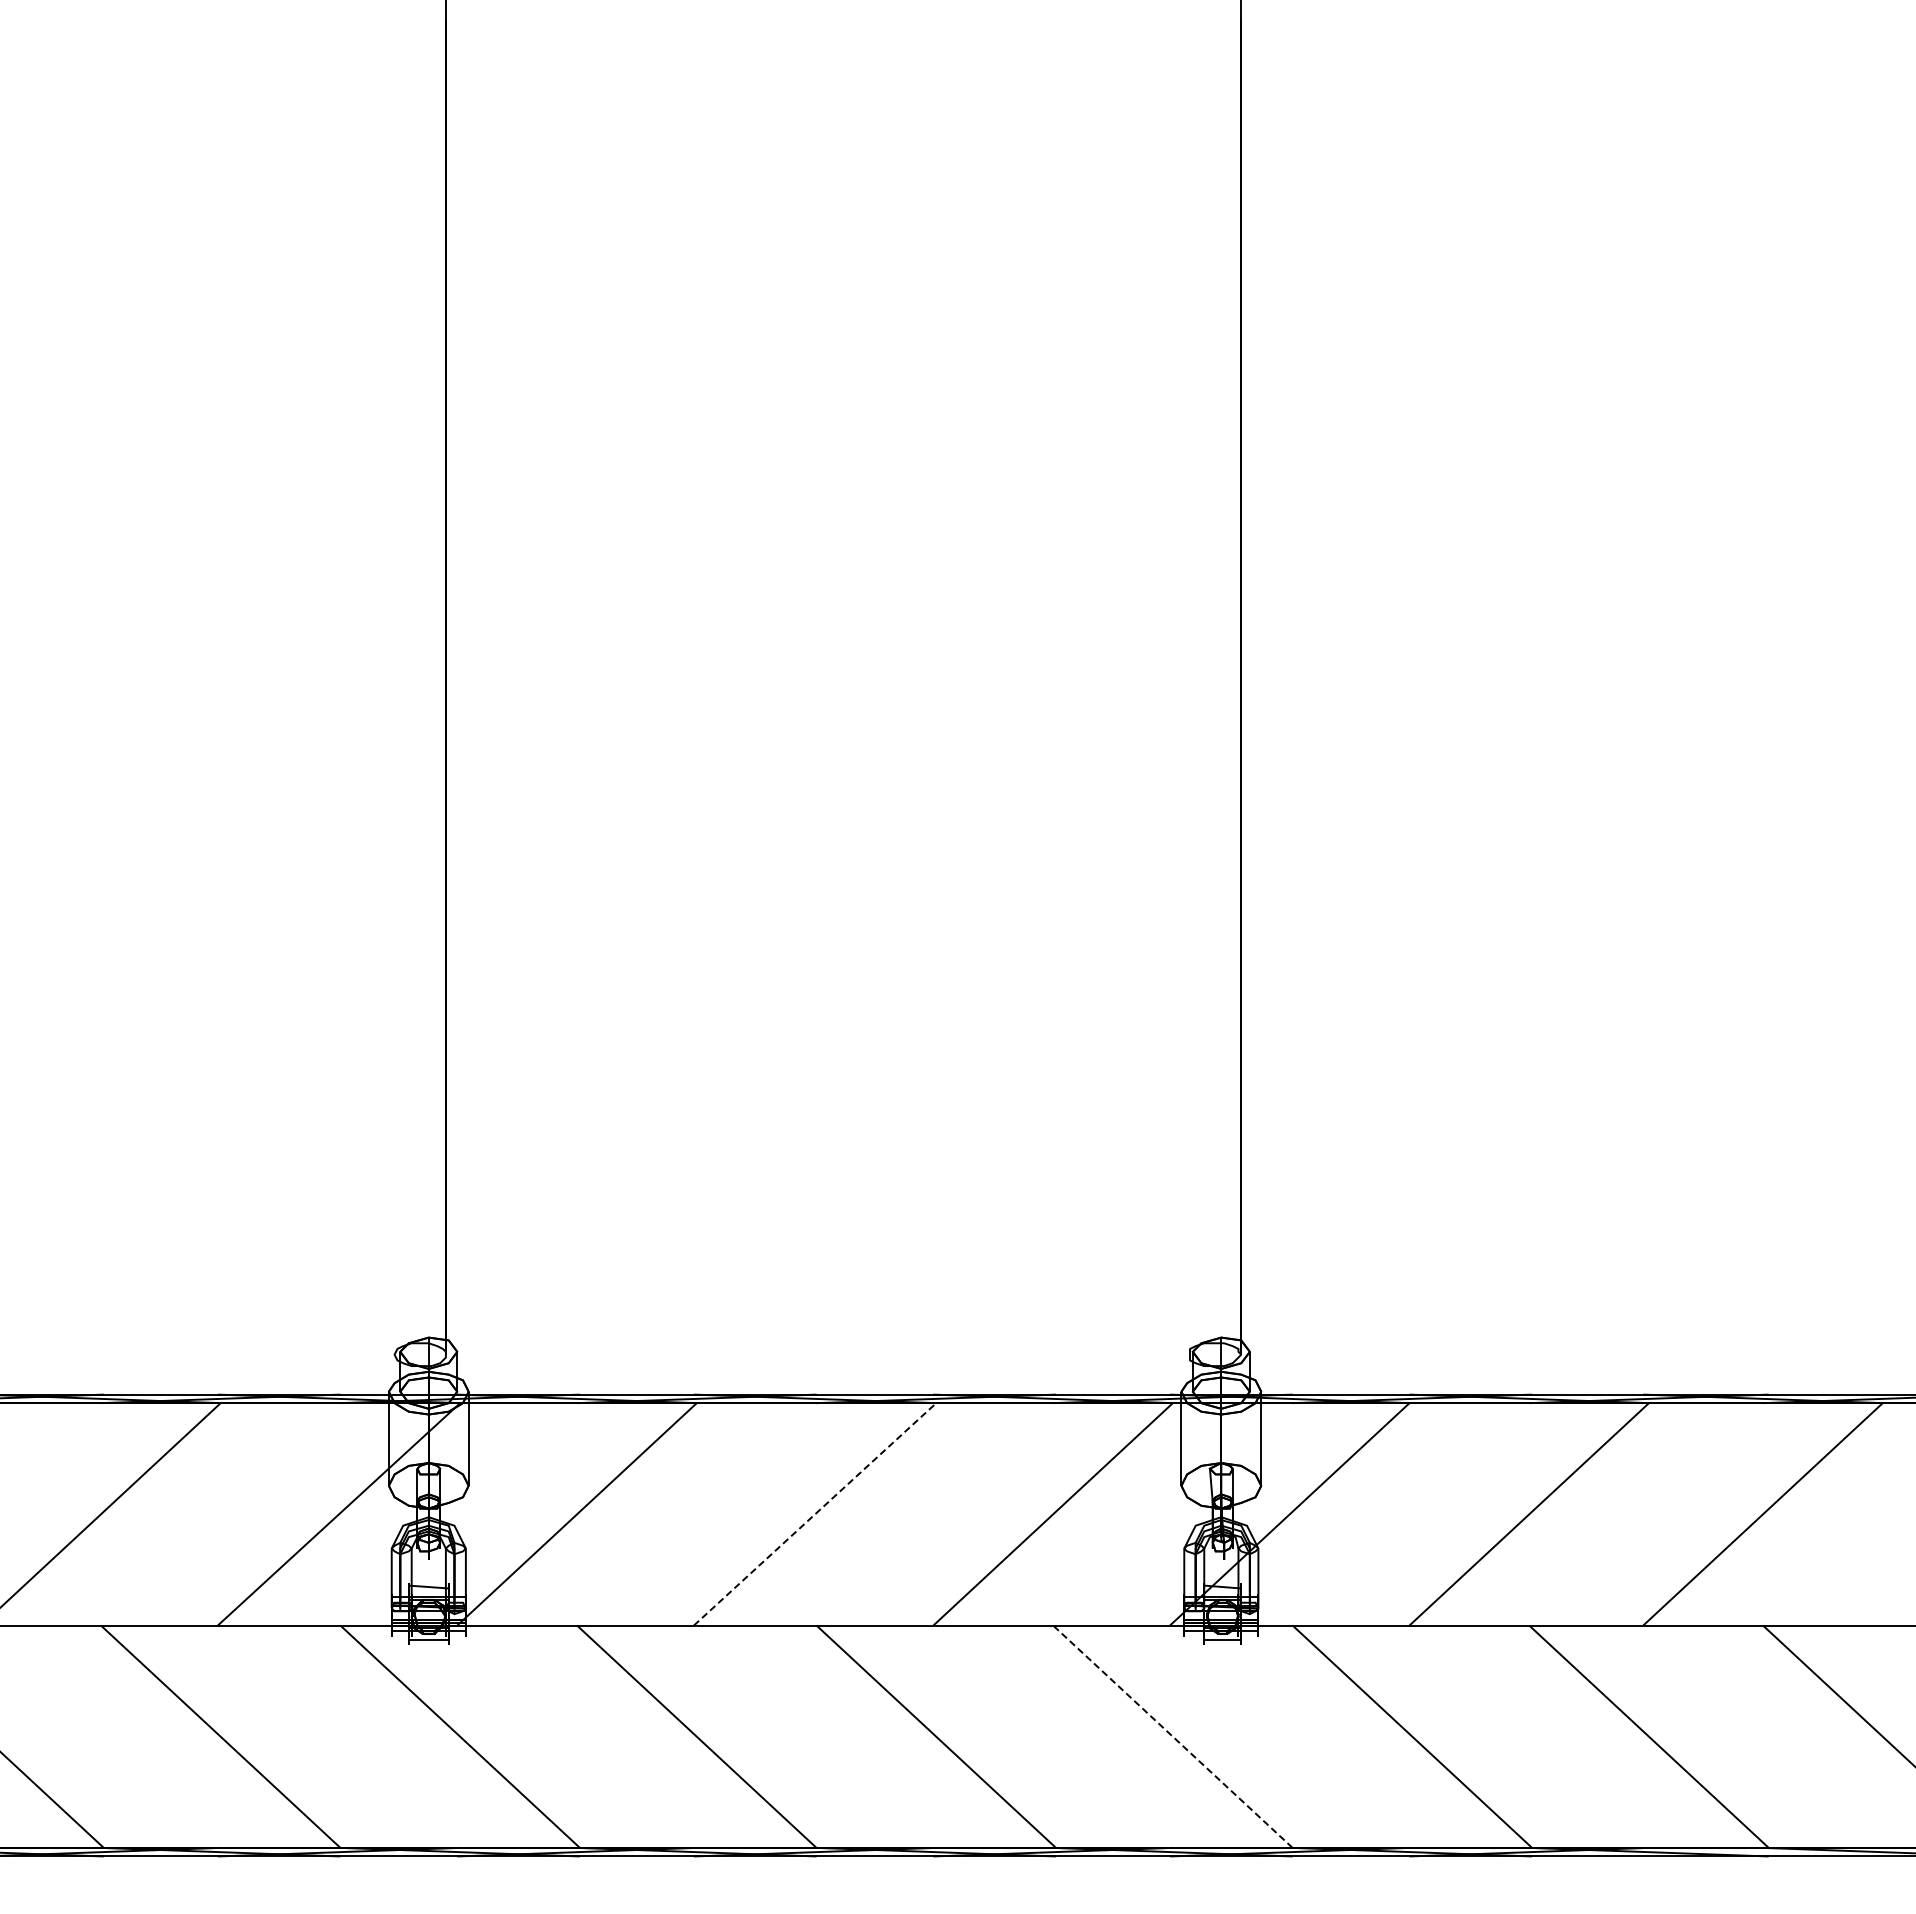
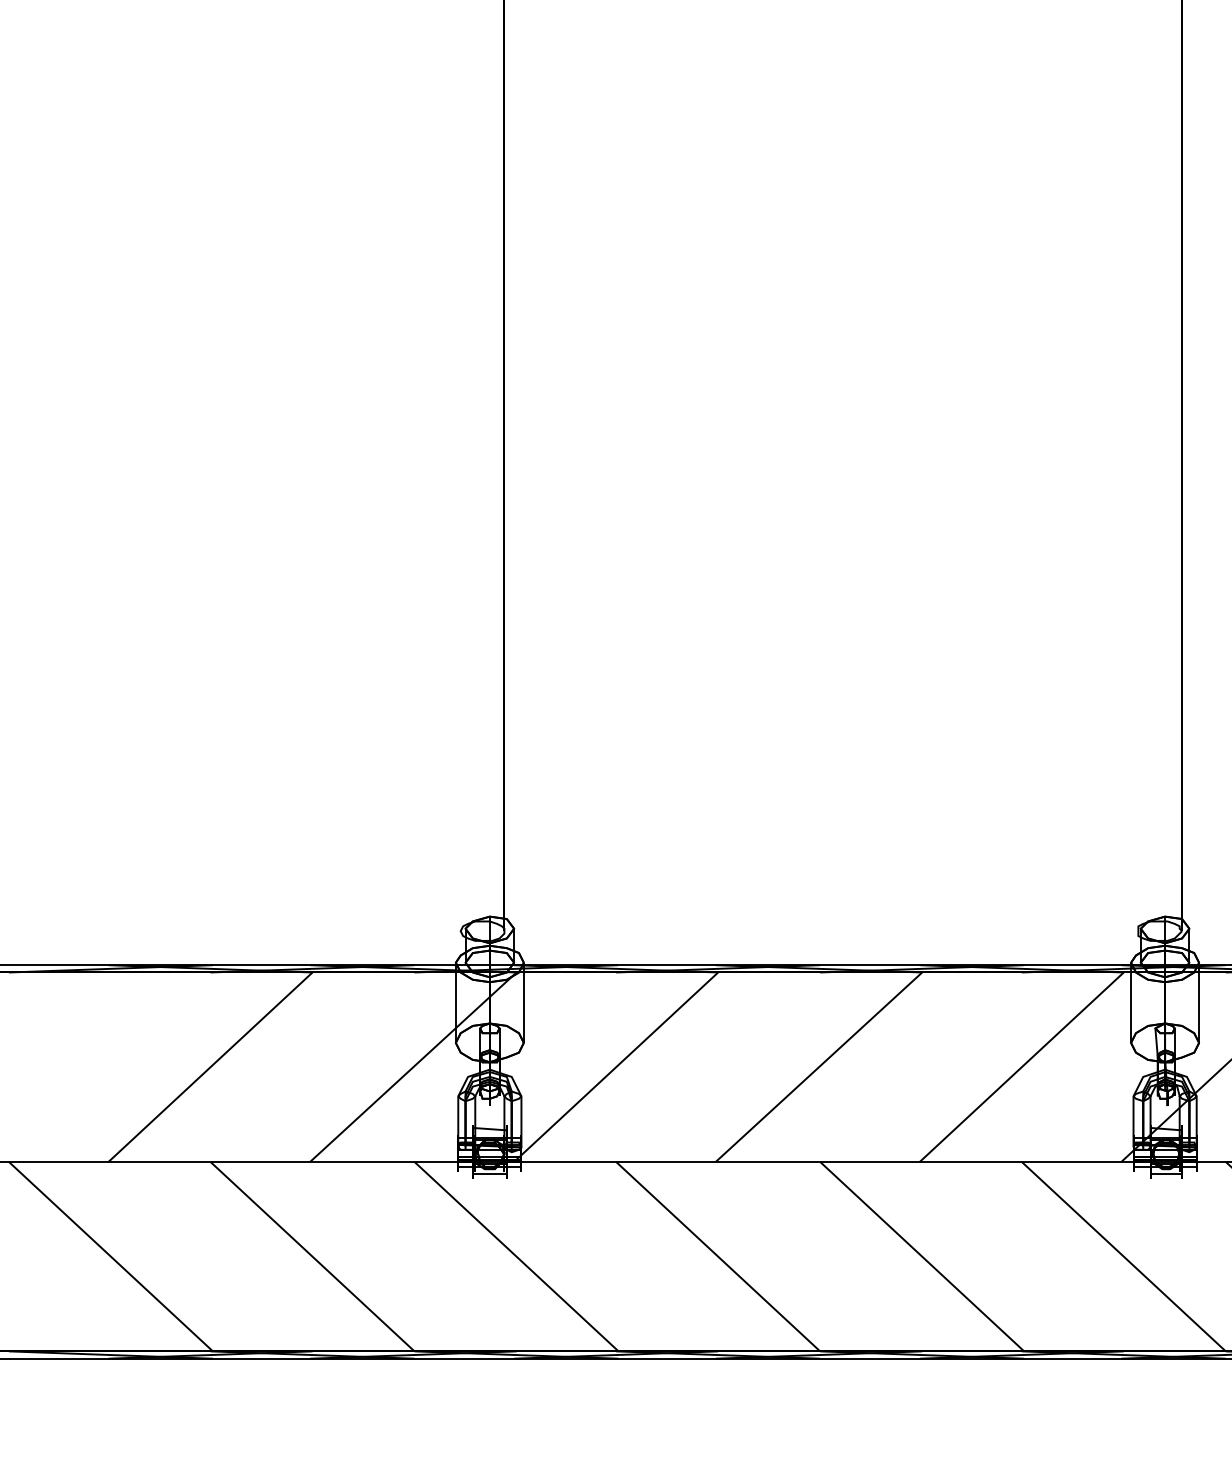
line: (815, 1514) -> (819, 1067), dashed -> solid
line: (1172, 1736) -> (1123, 1256), dashed -> solid

